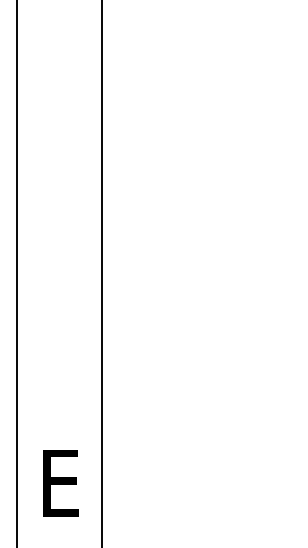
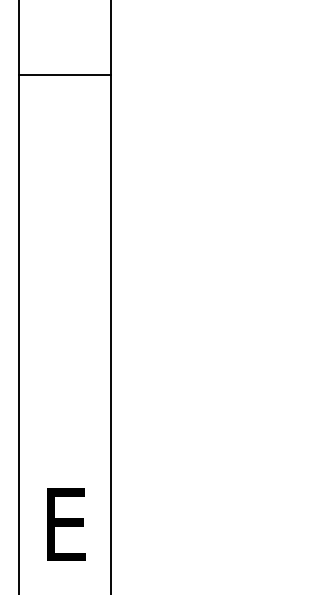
line: (59, 69) -> (64, 75), added

